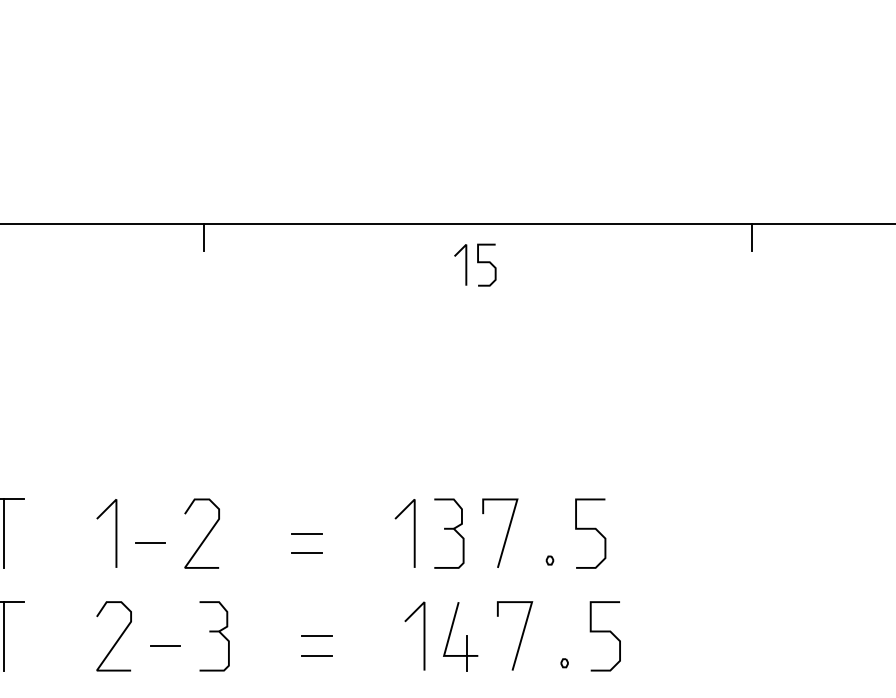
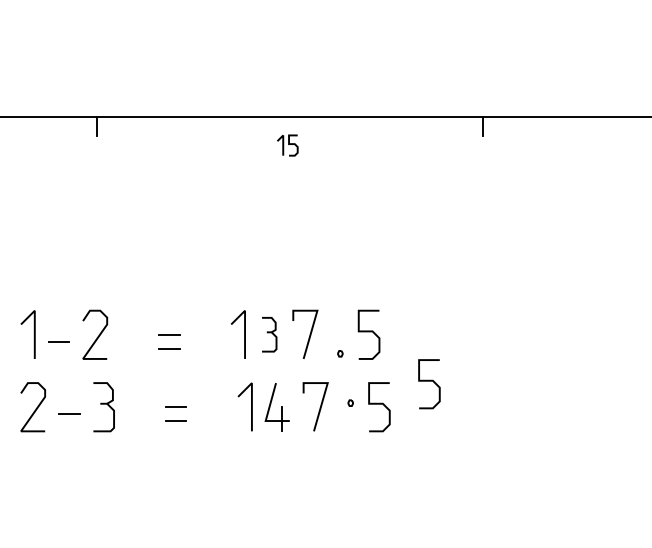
part: (474, 265) -> (287, 145), size x0.7
part: (449, 533) -> (269, 334), size x0.7
curve: (676, 599) -> (429, 381), added
part: (564, 662) -> (350, 402), moved

